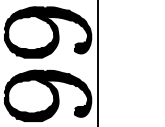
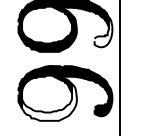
fill: (82, 39) -> (102, 32), removed
fill: (33, 104) -> (49, 102), removed

